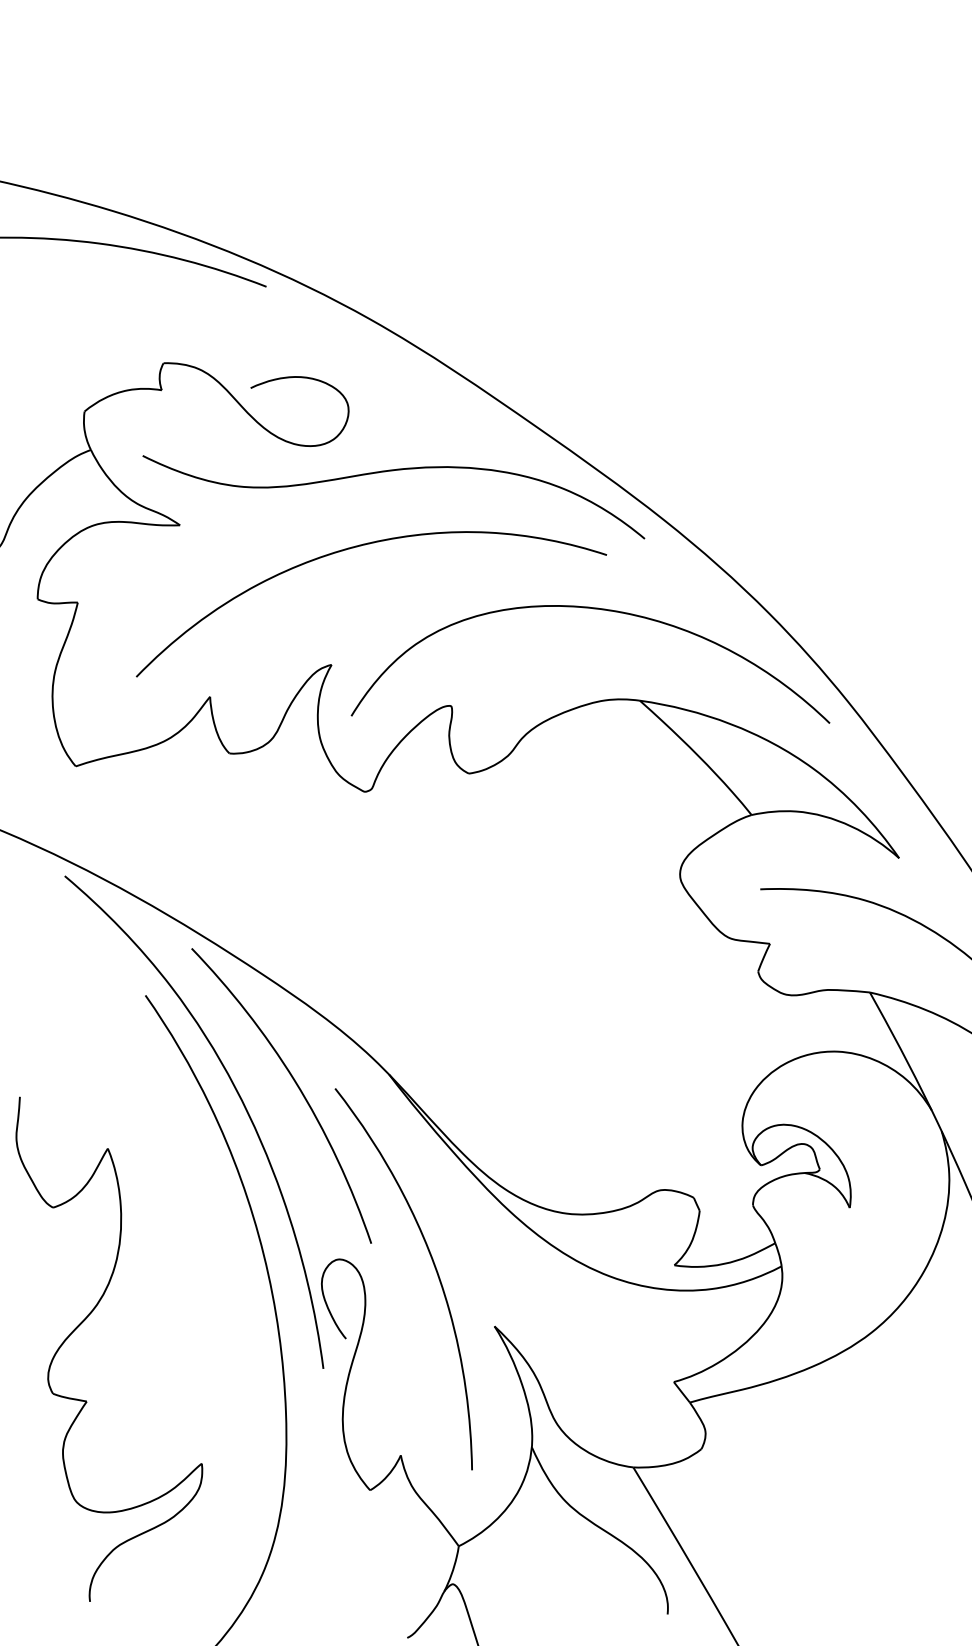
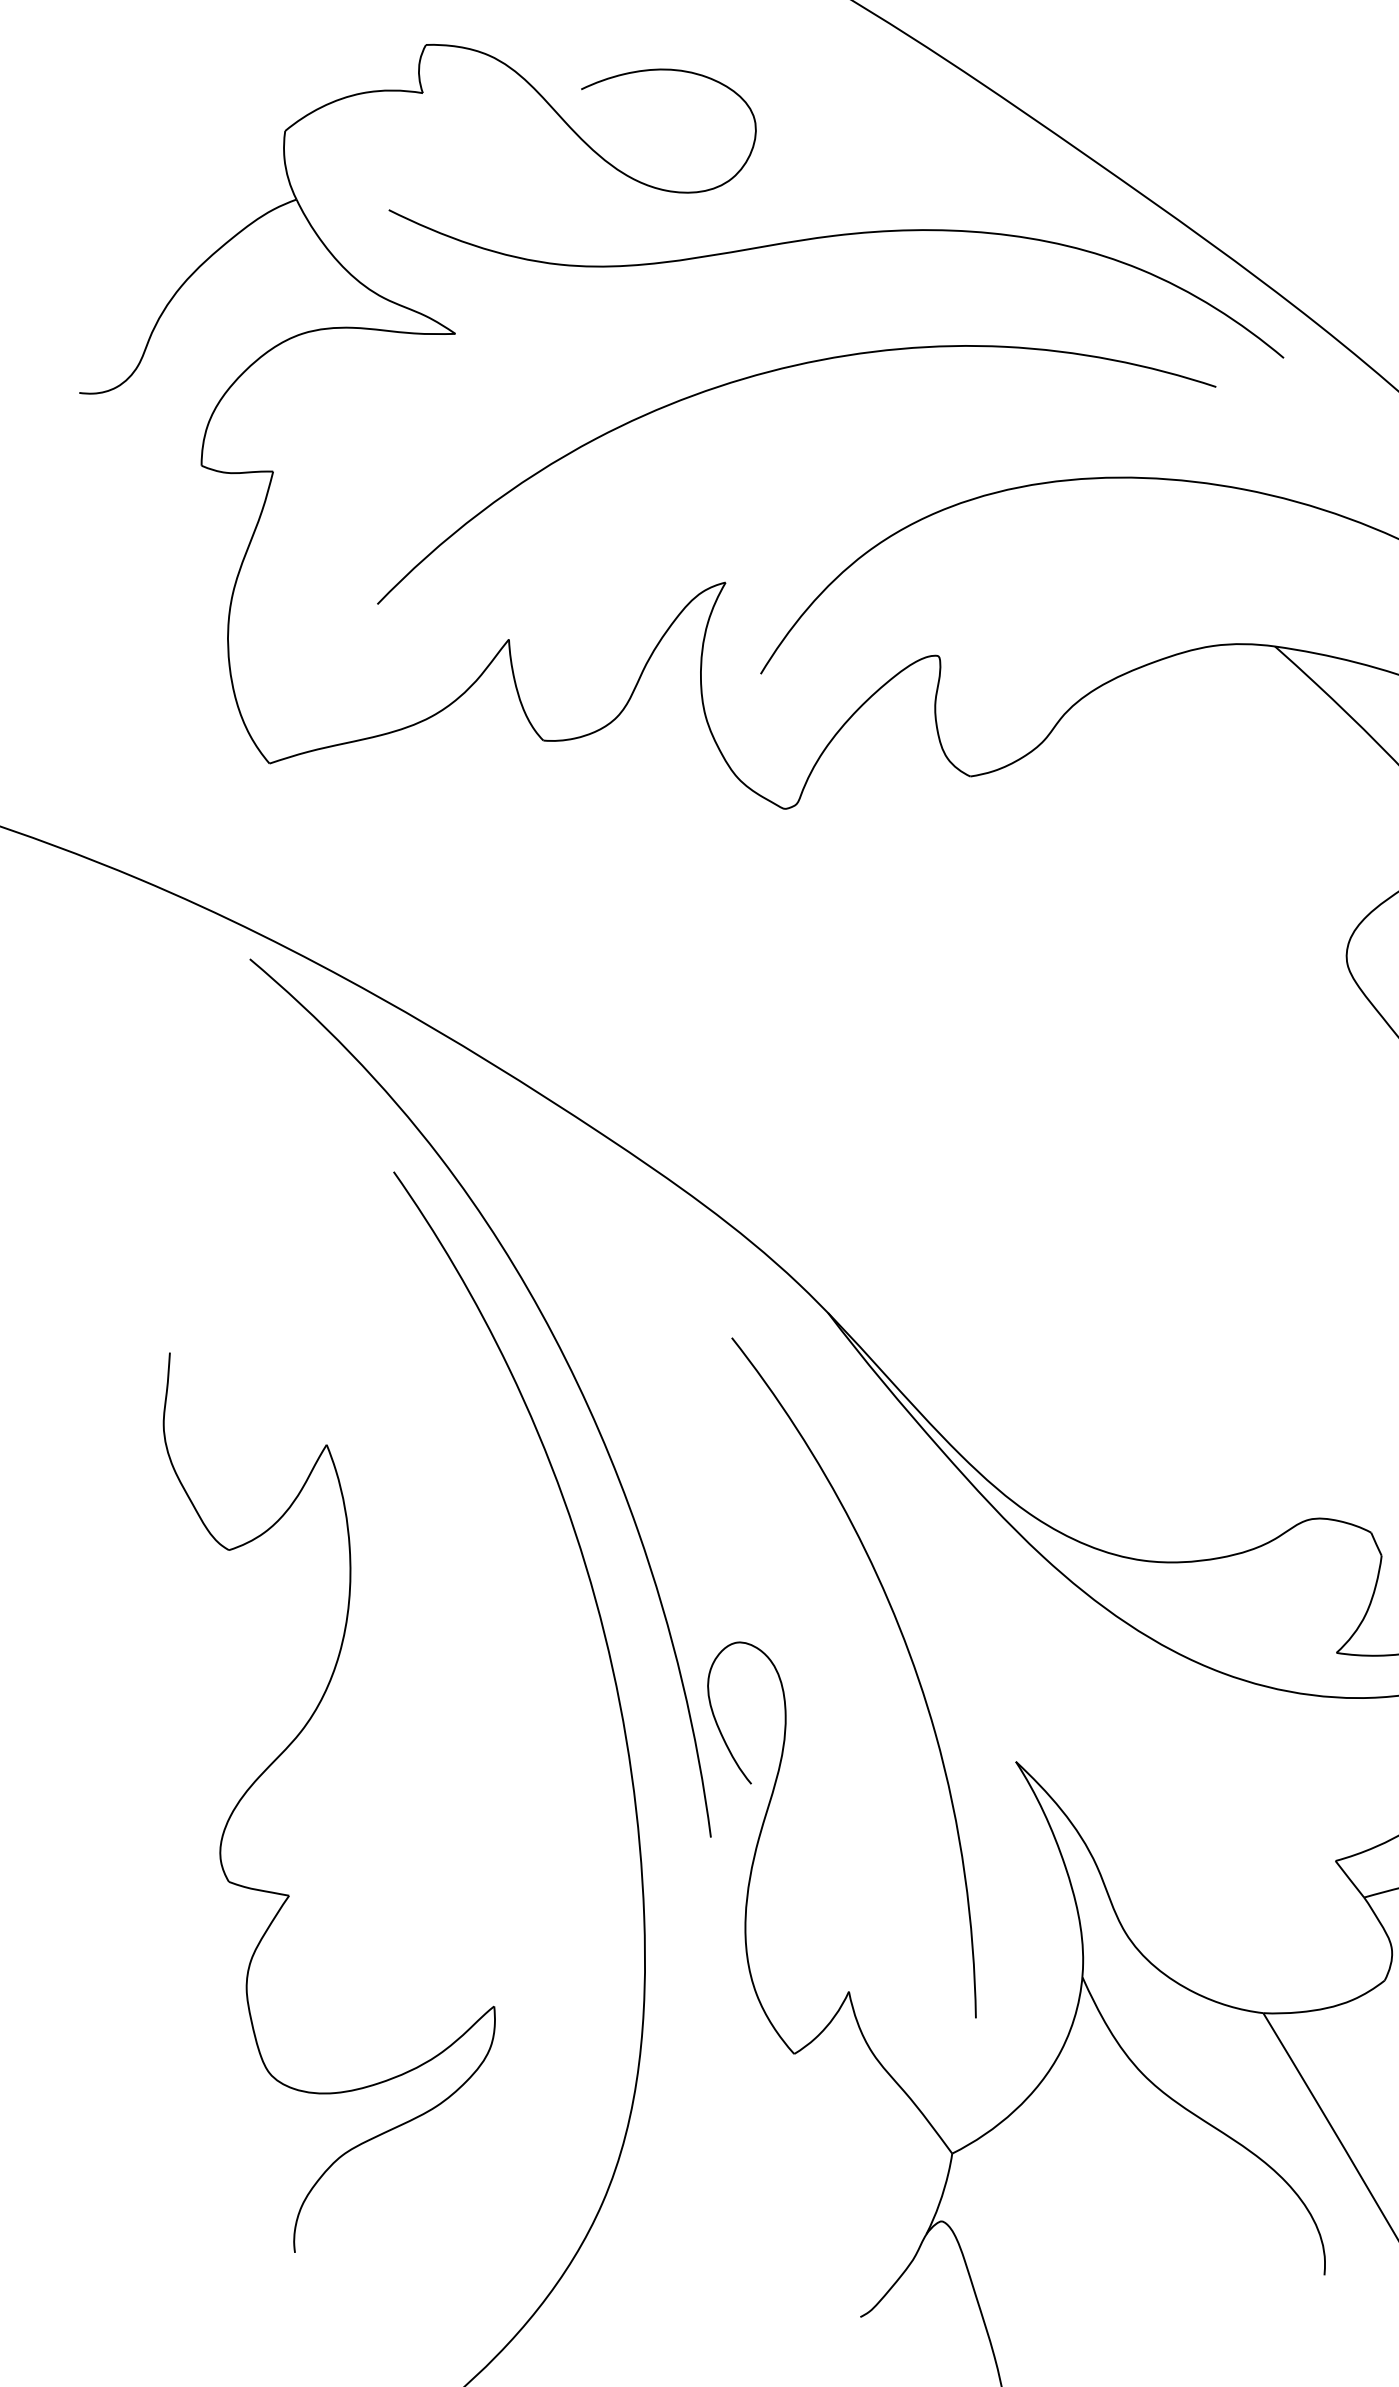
curve: (297, 1087) -> (664, 1335), removed

